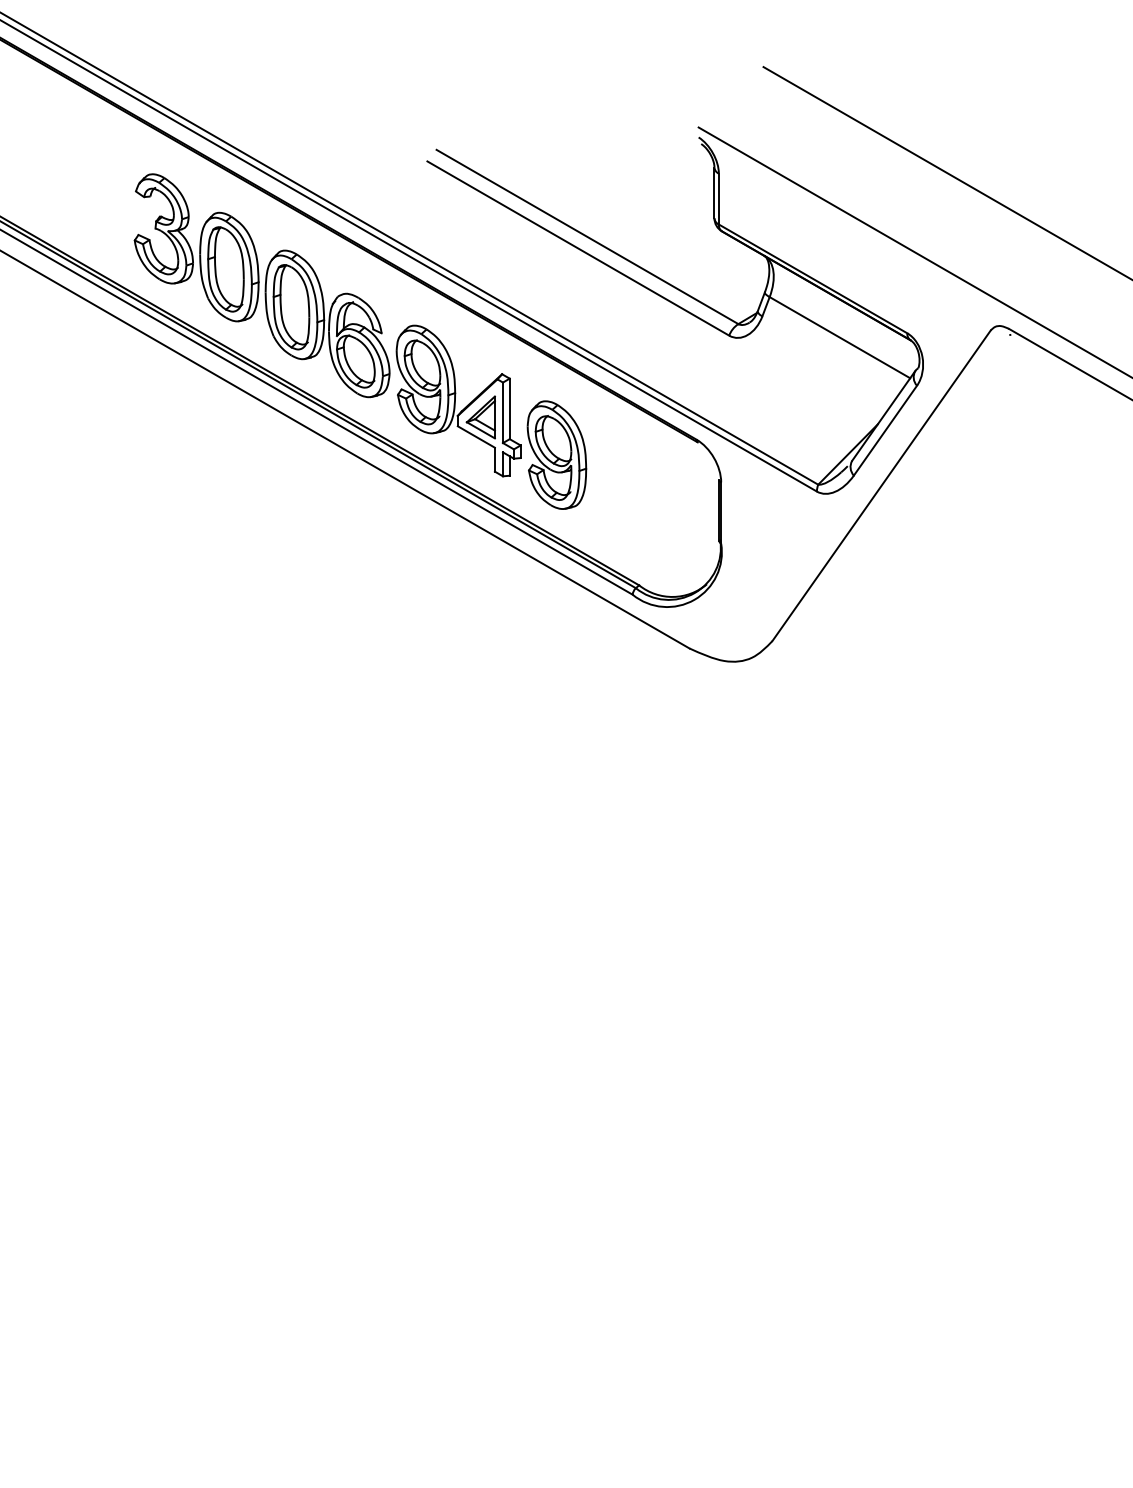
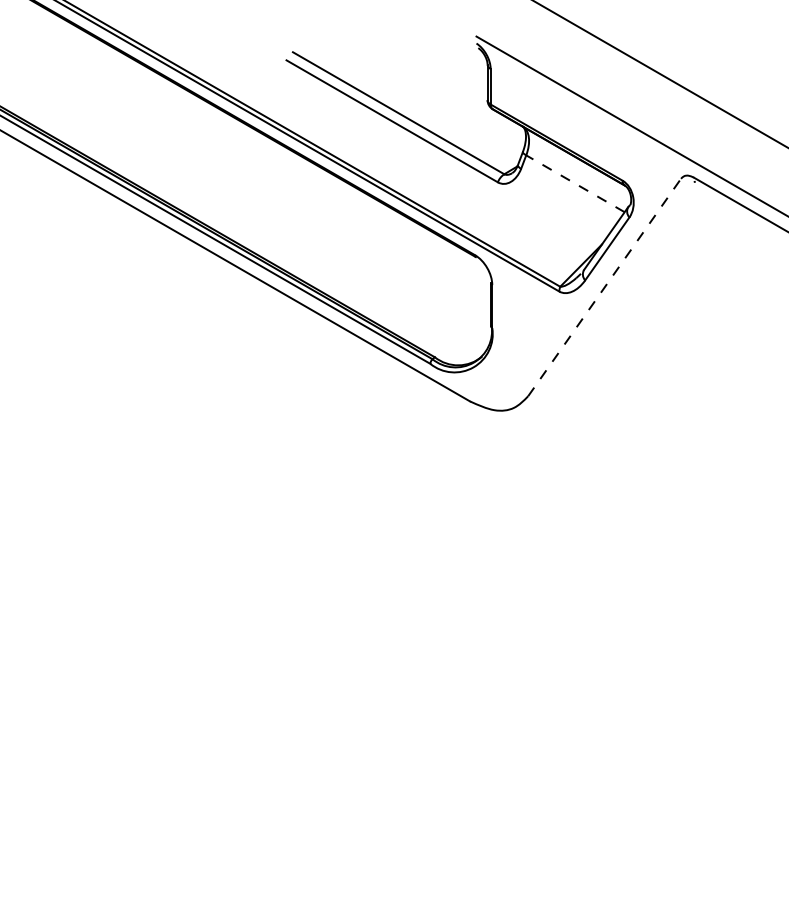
line: (839, 337) -> (575, 183), solid -> dashed
part: (360, 341) -> (239, 186), removed
line: (881, 485) -> (604, 287), solid -> dashed

